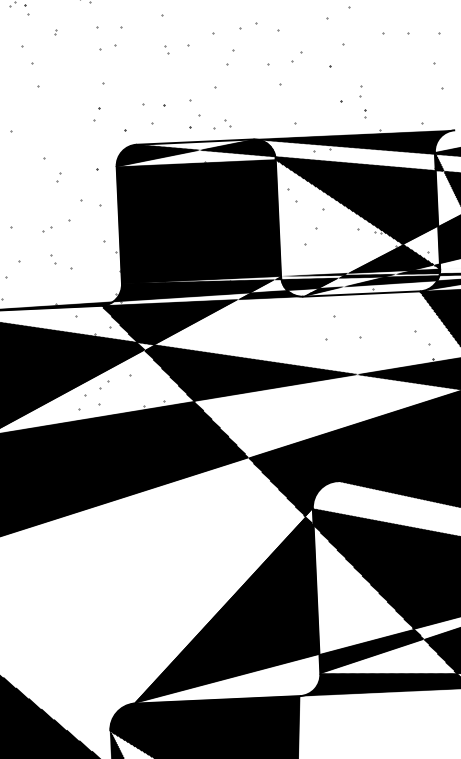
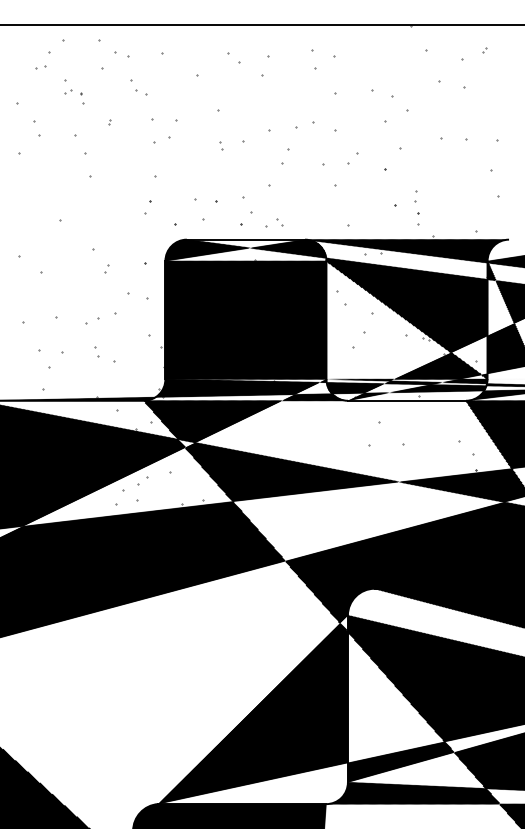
part: (365, 113) -> (419, 218), size x1.6
part: (47, 228) -> (92, 320), size x1.6

